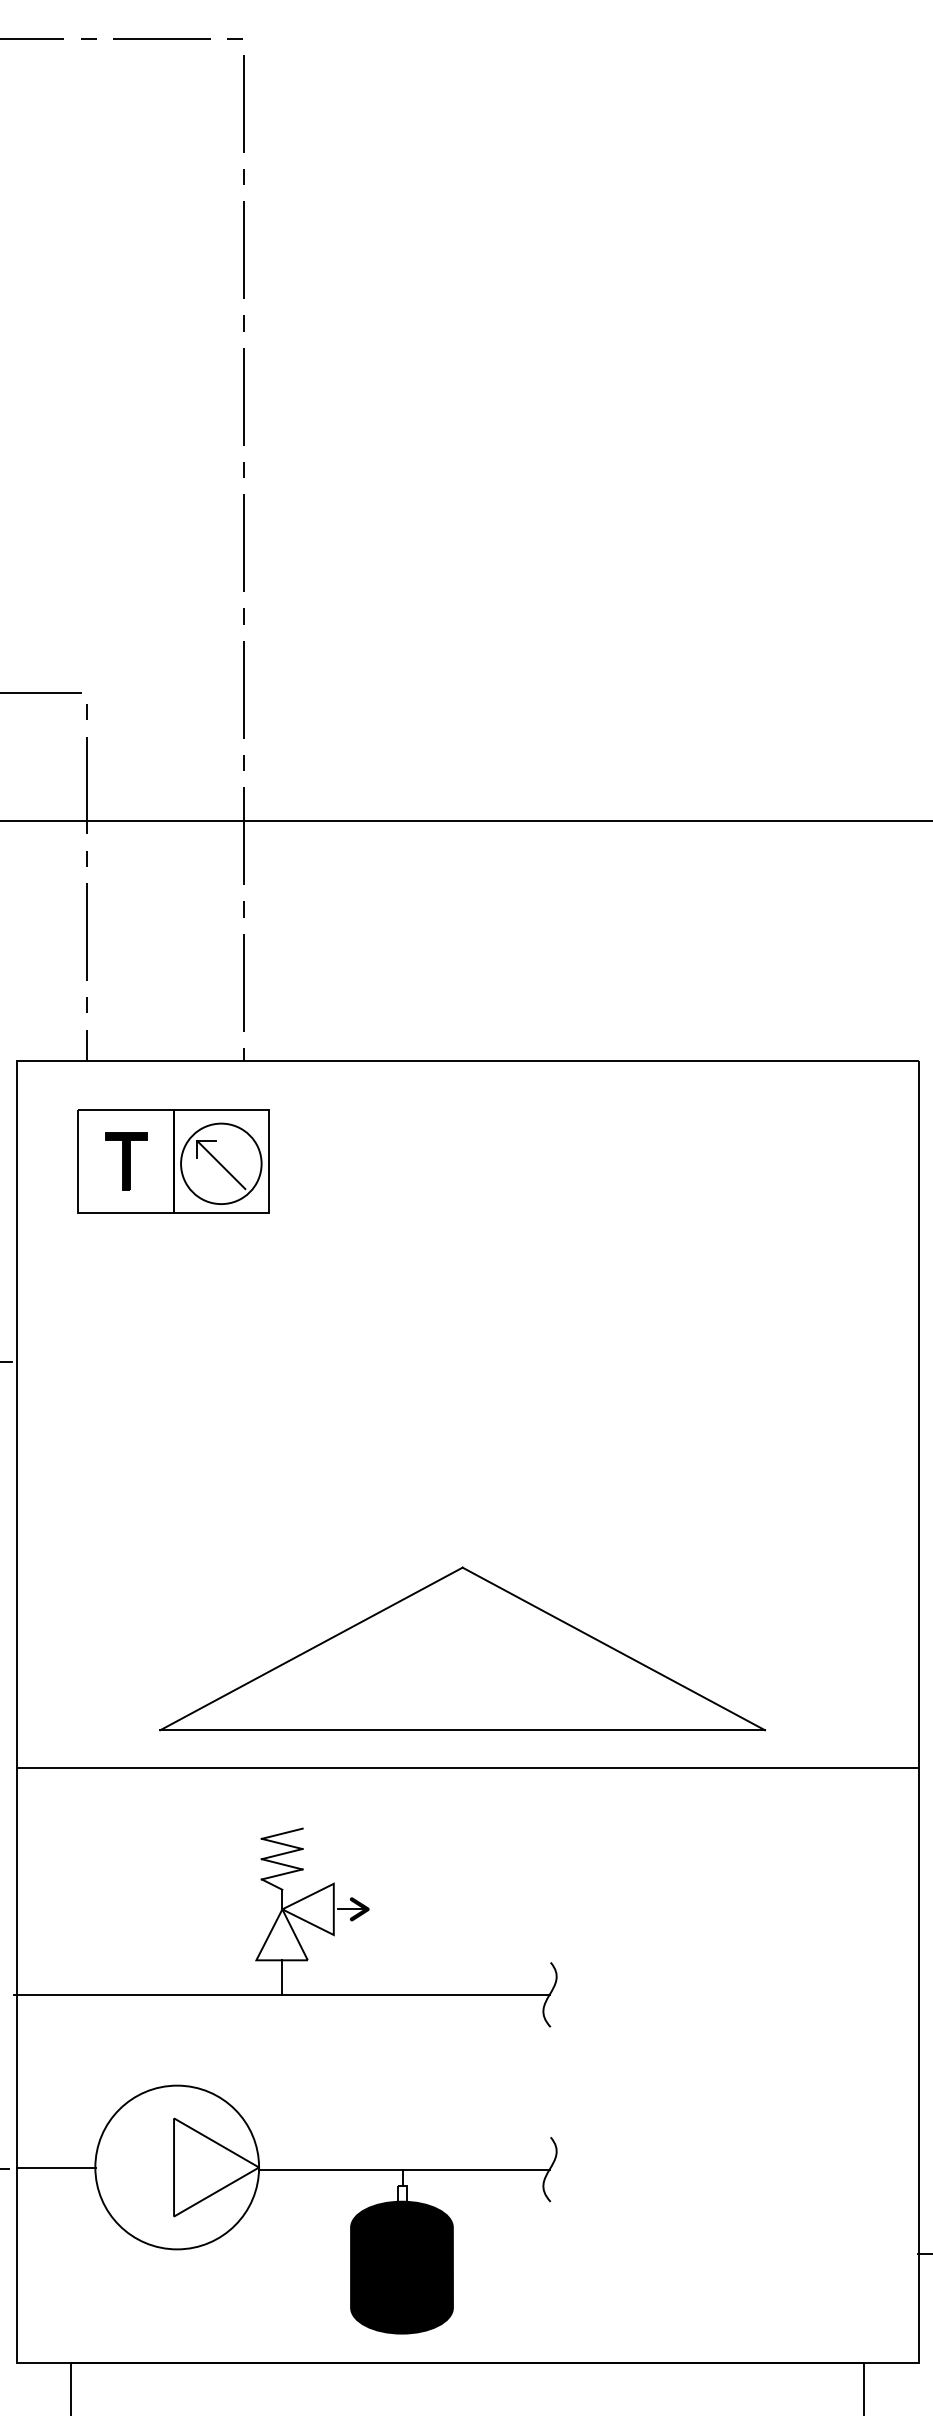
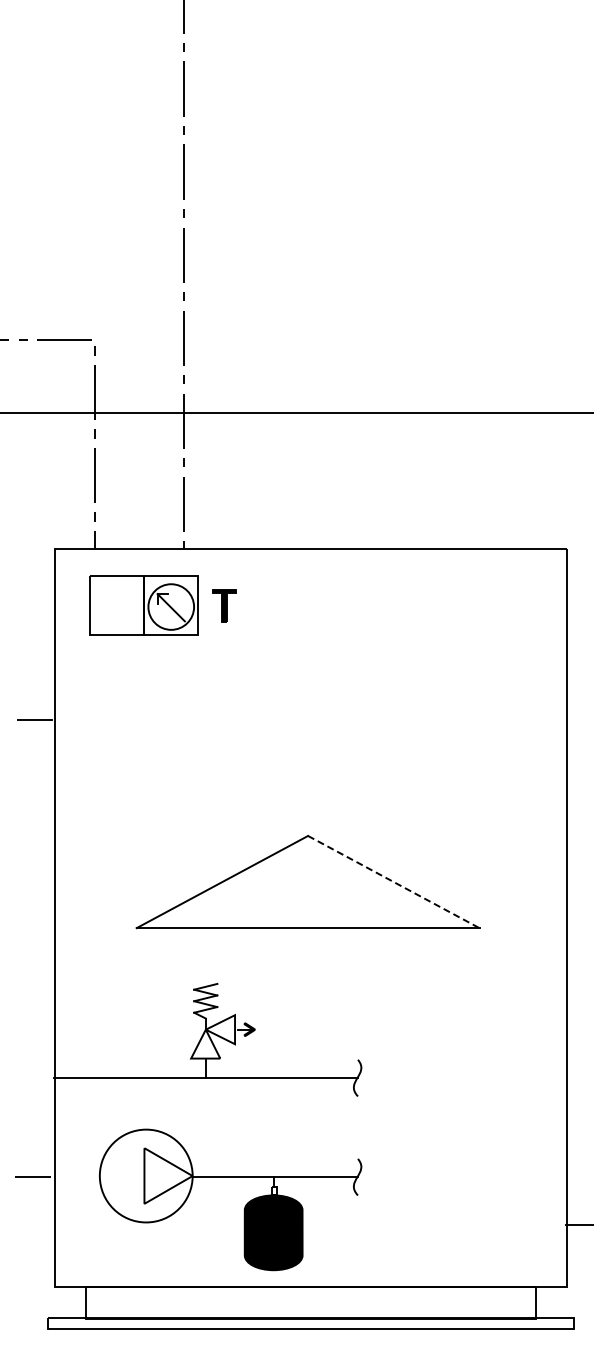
part: (126, 1161) -> (224, 605), moved
line: (615, 1649) -> (394, 882), solid -> dashed
line: (466, 1767) -> (310, 949), removed
line: (55, 2168) -> (77, 1176), removed

